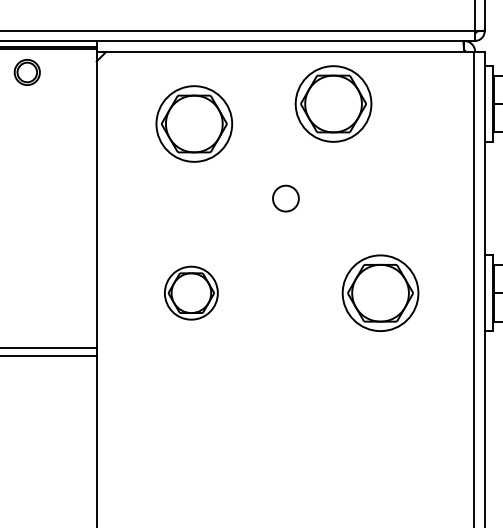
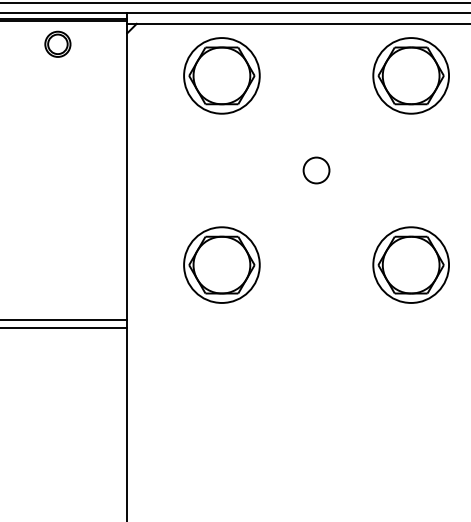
part: (333, 103) -> (411, 75), moved
part: (194, 123) -> (222, 75), moved
part: (191, 292) -> (222, 264), size x1.43

